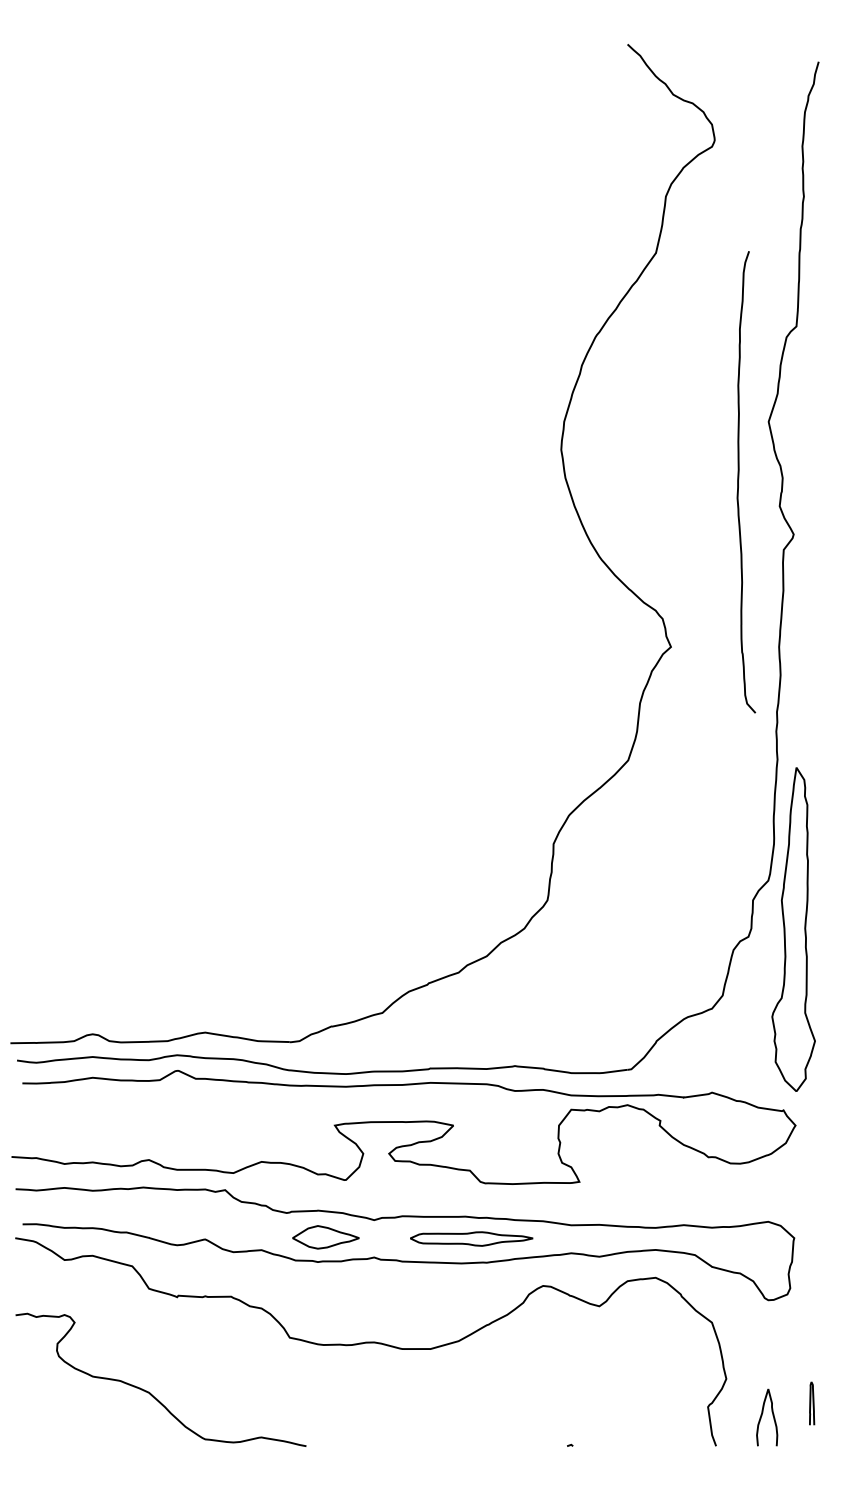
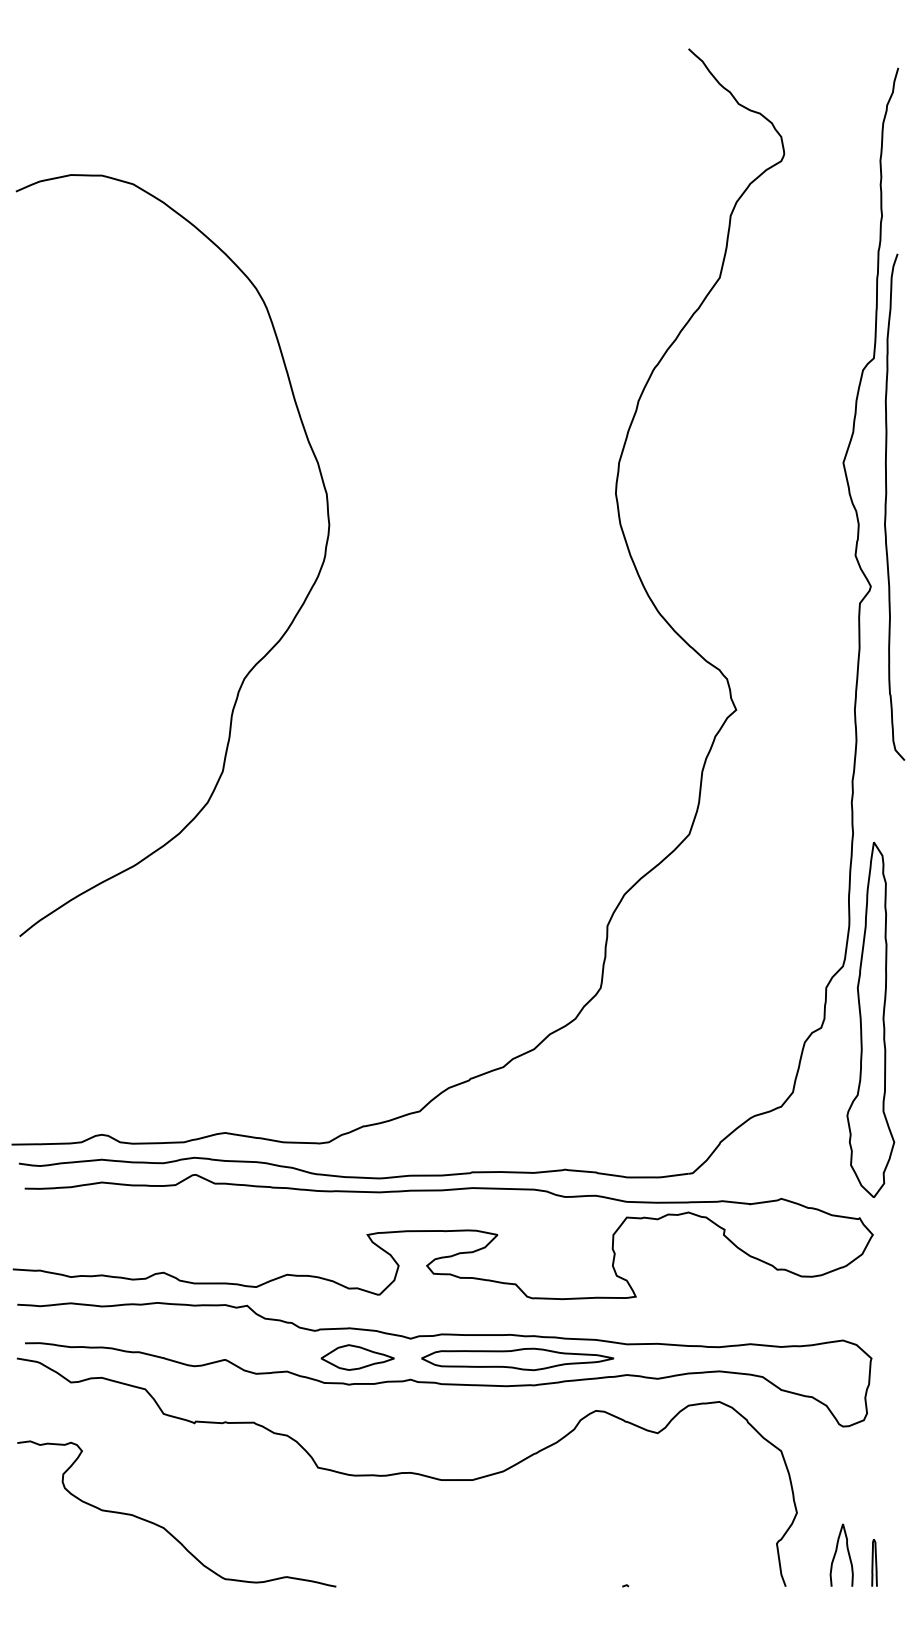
curve: (739, 479) -> (887, 504), moved
curve: (248, 588) -> (272, 645), added
part: (471, 1238) -> (517, 1358), size x1.43
curve: (812, 1403) -> (875, 1562), moved

